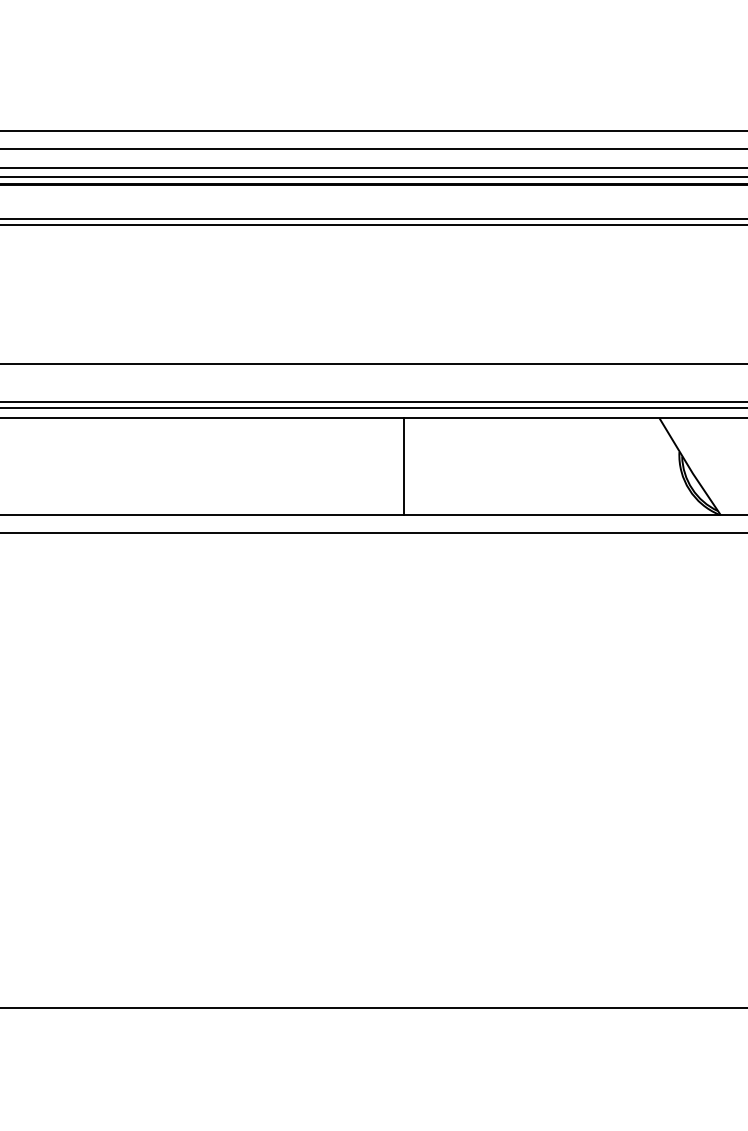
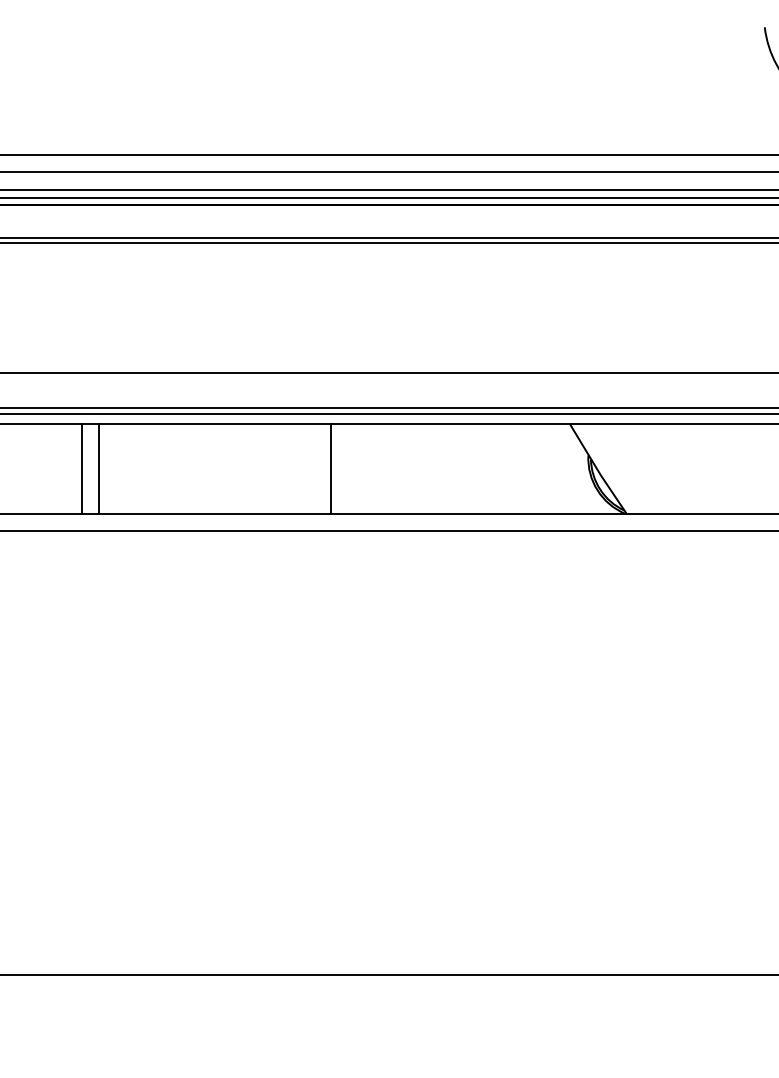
line: (137, 466) -> (81, 468), added
line: (155, 466) -> (98, 468), added

